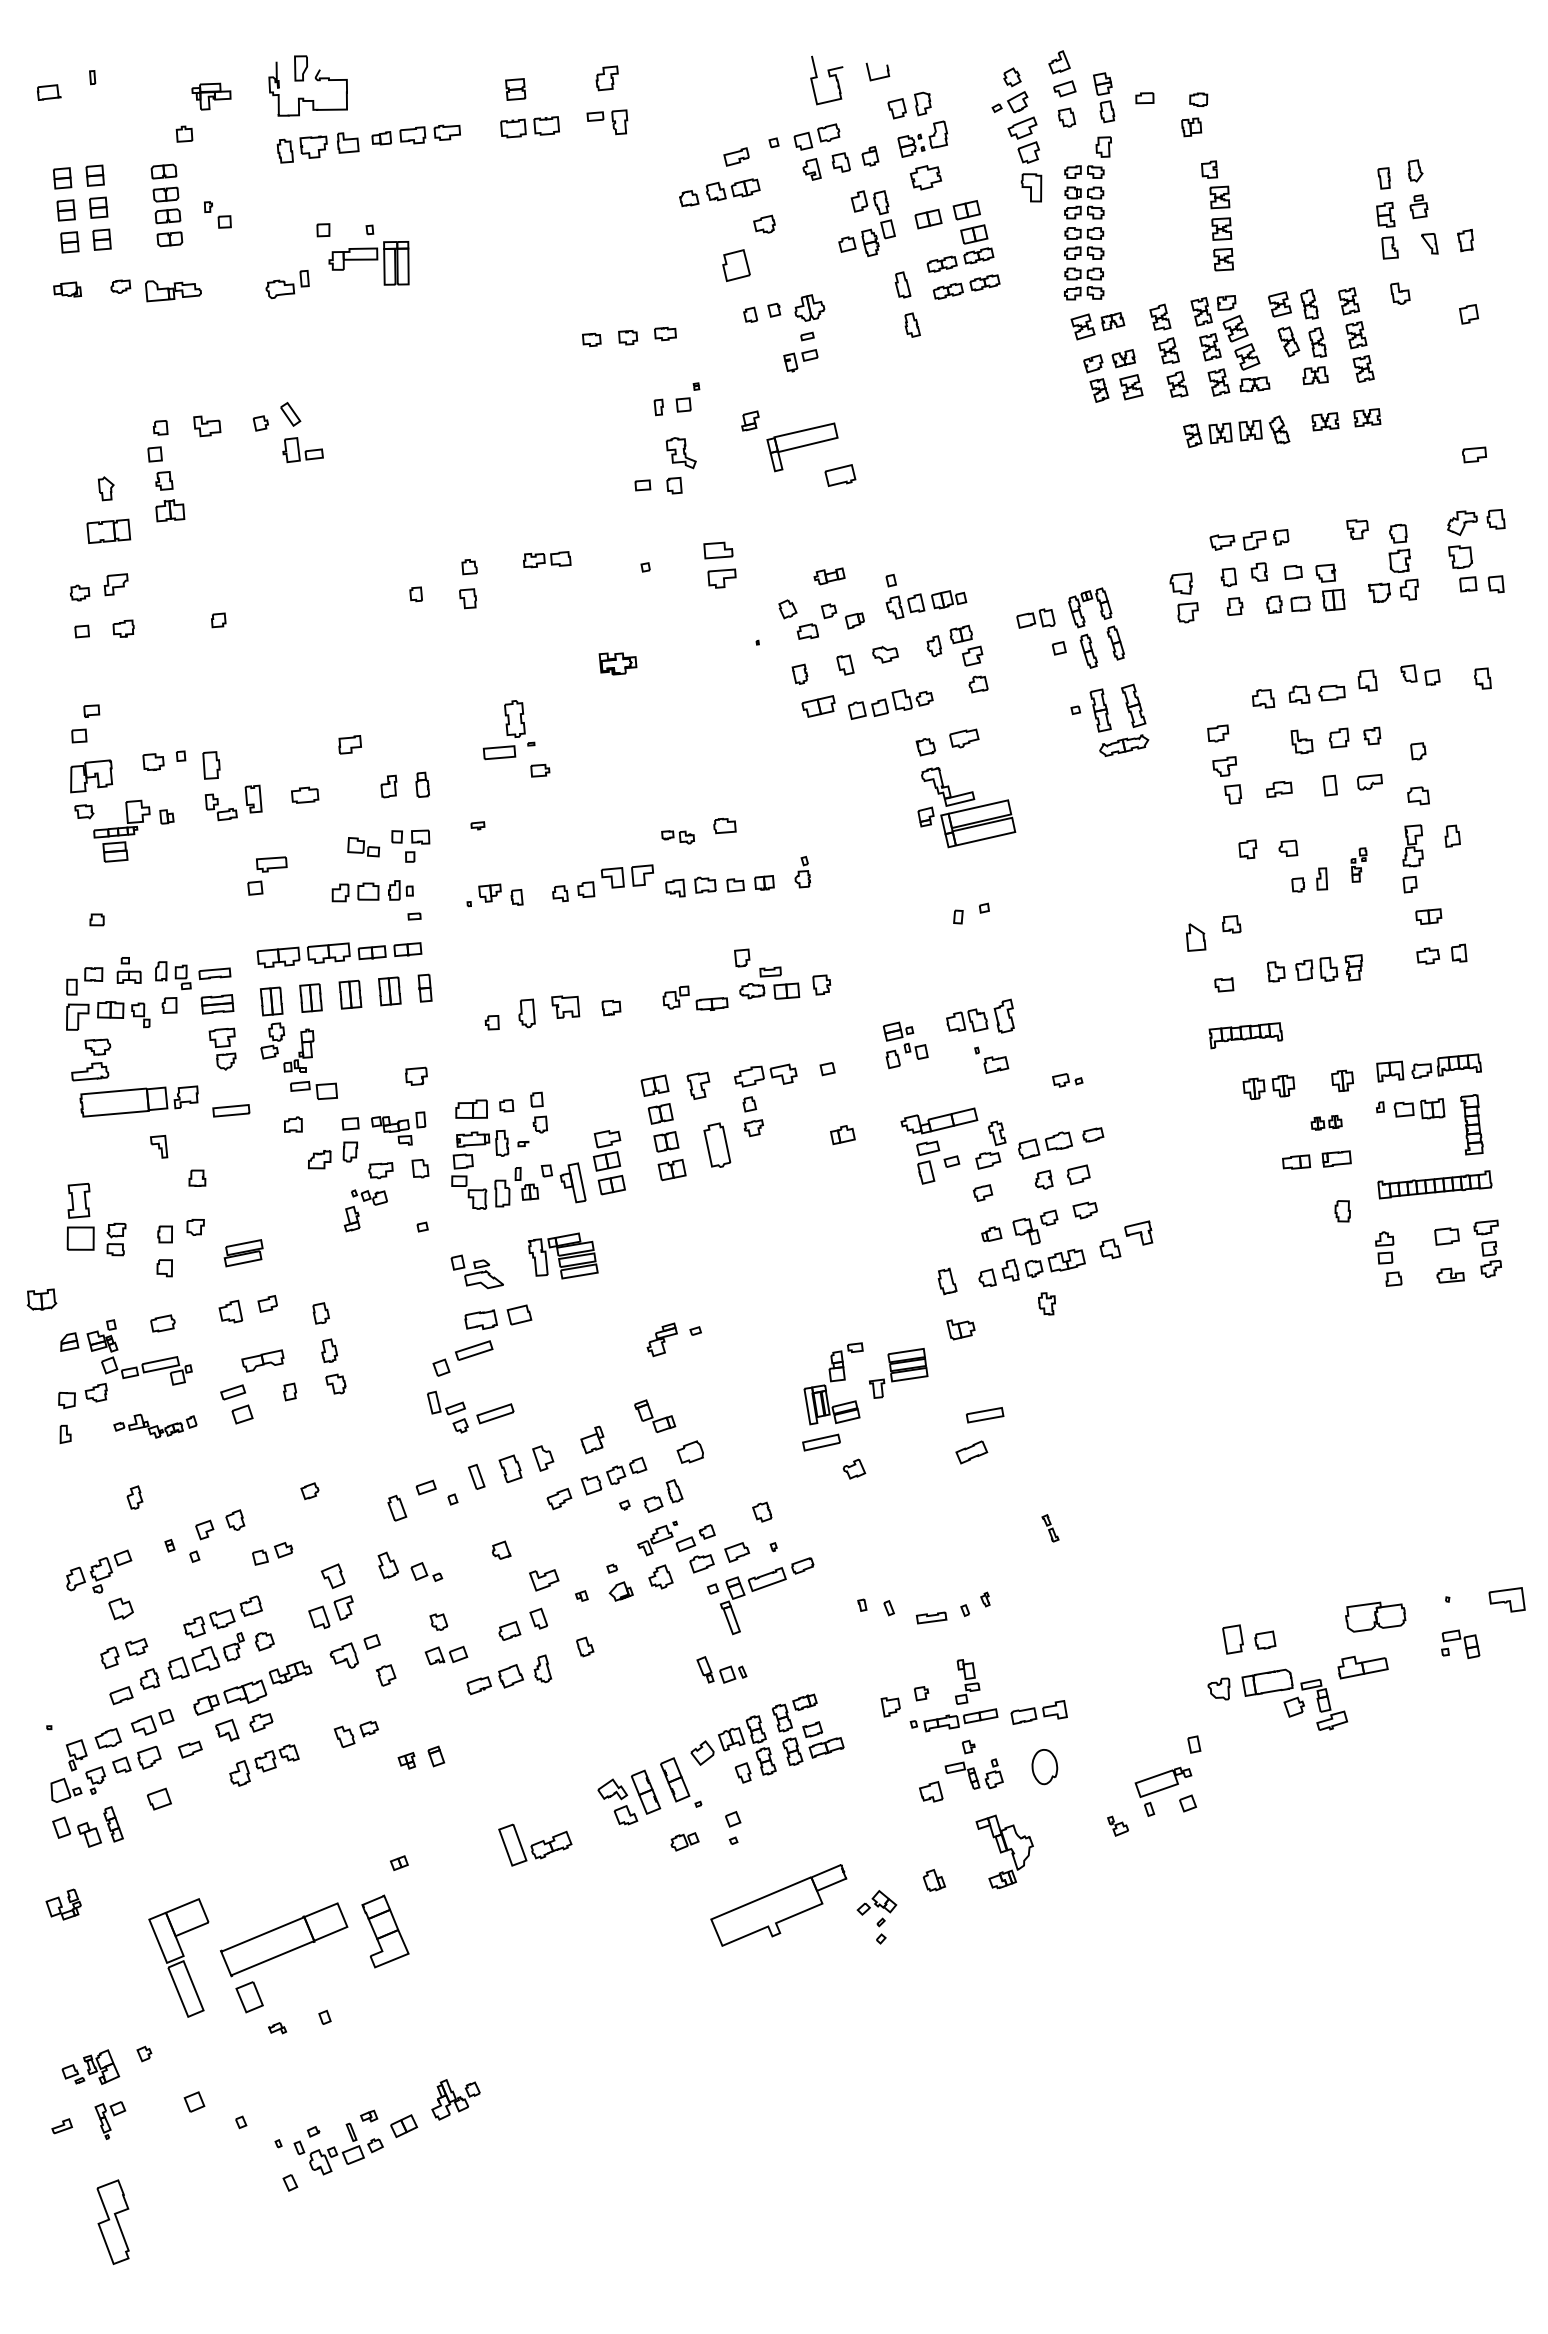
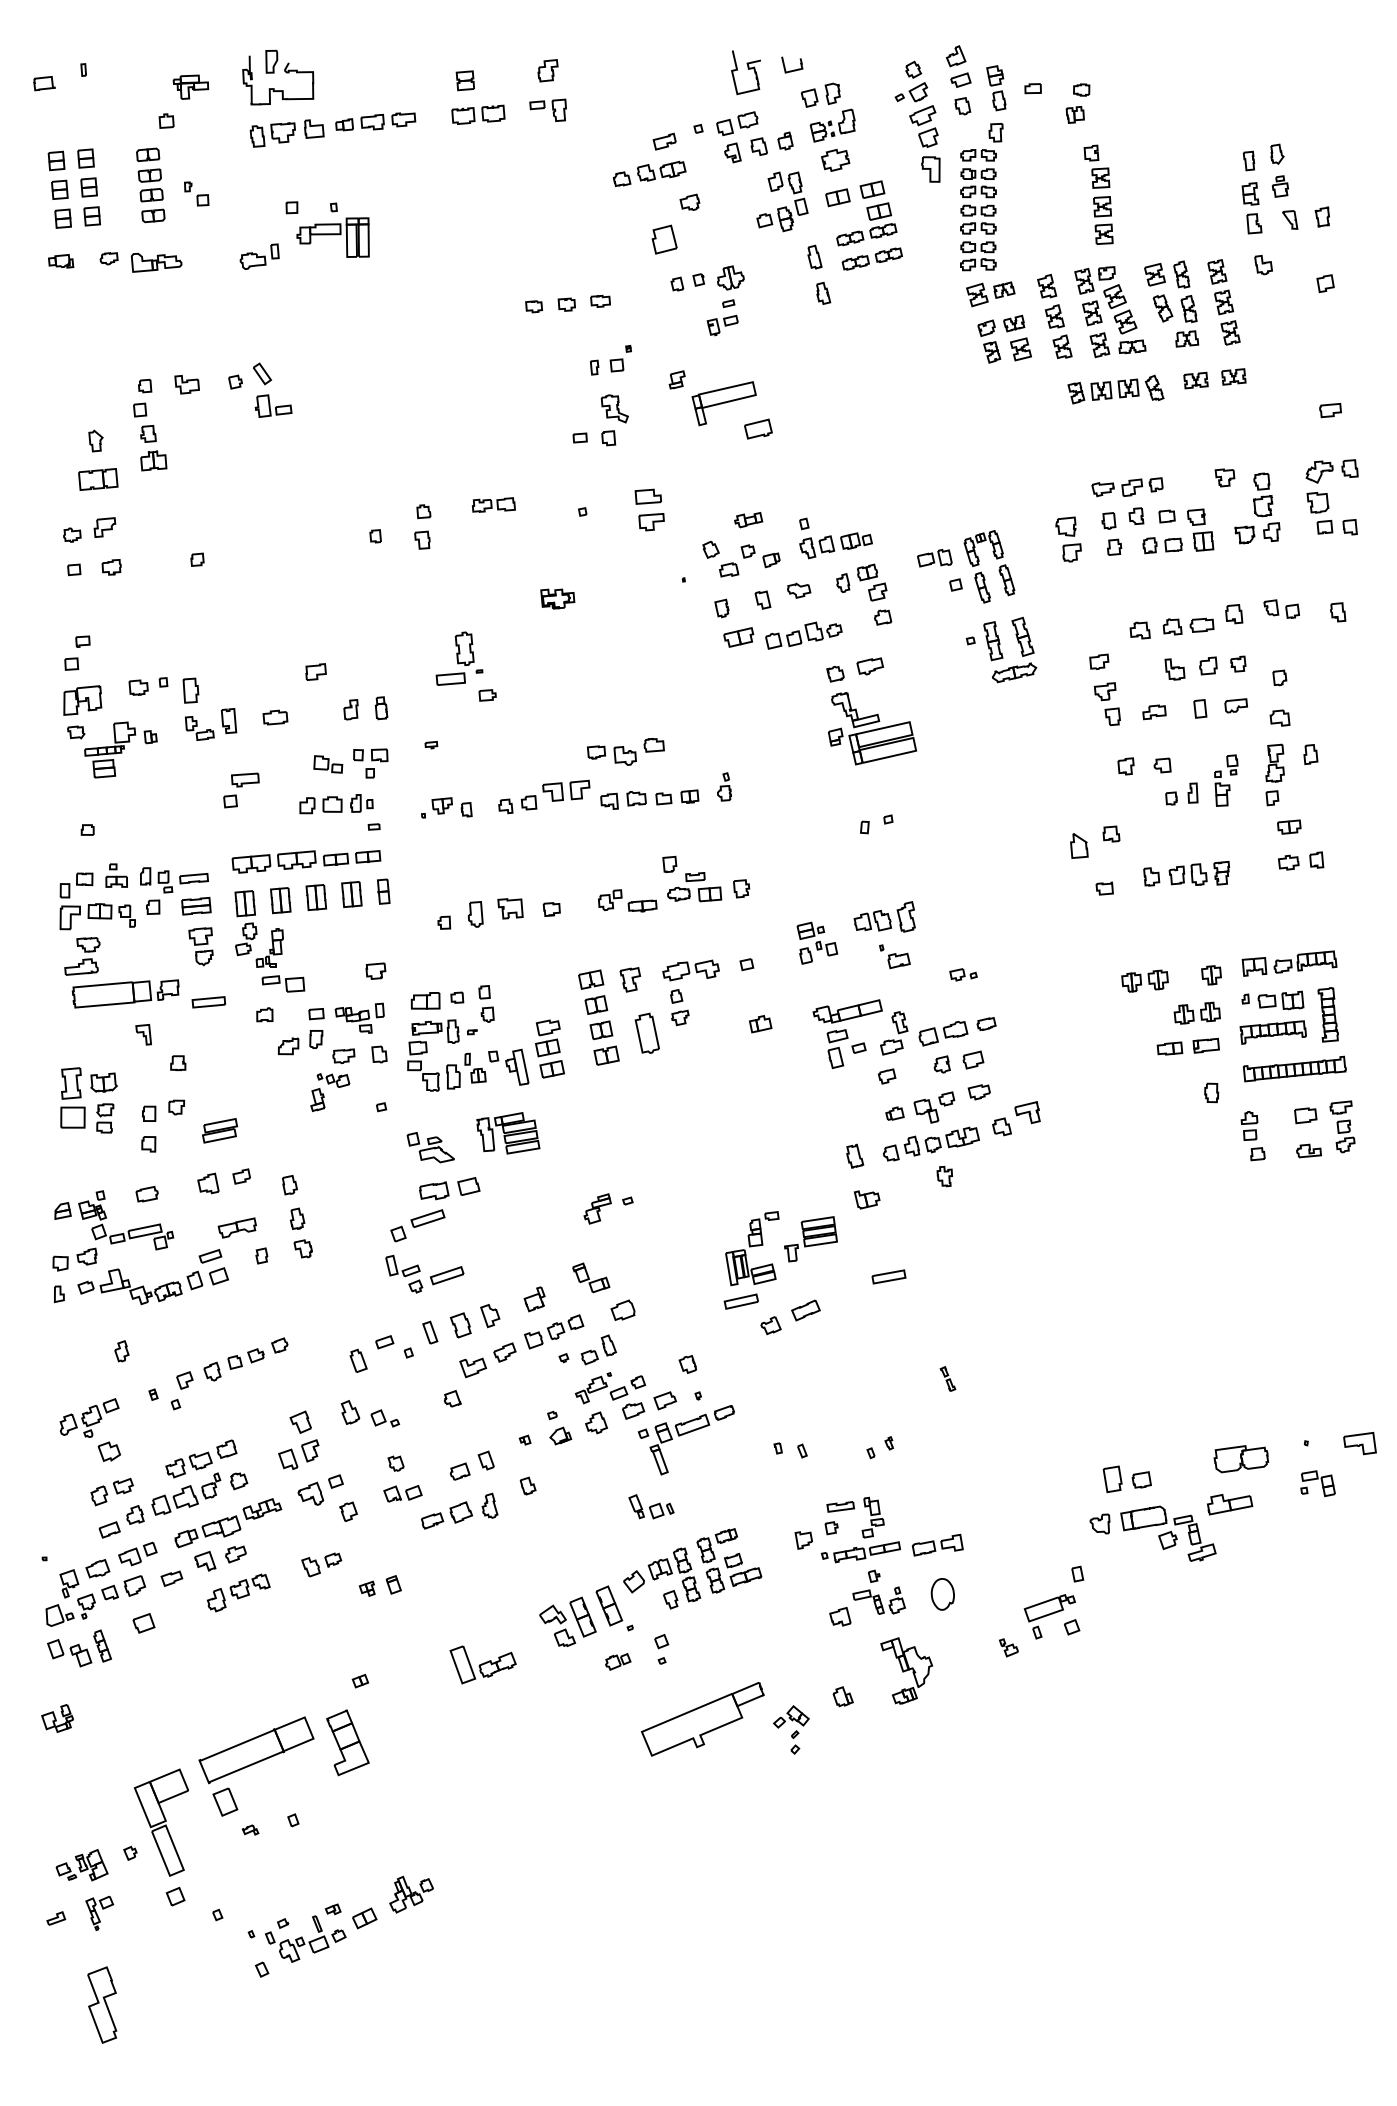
part: (677, 837) -> (611, 755), size x1.67
part: (1359, 864) -> (1226, 780), size x1.67
part: (1245, 1035) -> (1272, 1032), moved
part: (1325, 1122) -> (1196, 1012), size x1.67
part: (41, 1299) -> (103, 1082), moved
part: (155, 1425) -> (140, 1286), size x1.67
part: (971, 1452) -> (805, 1310), moved
part: (271, 1553) -> (245, 1358), moved
part: (544, 1579) -> (473, 1367), moved
part: (931, 1617) -> (840, 1506), moved
part: (177, 1957) -> (160, 1822), moved

